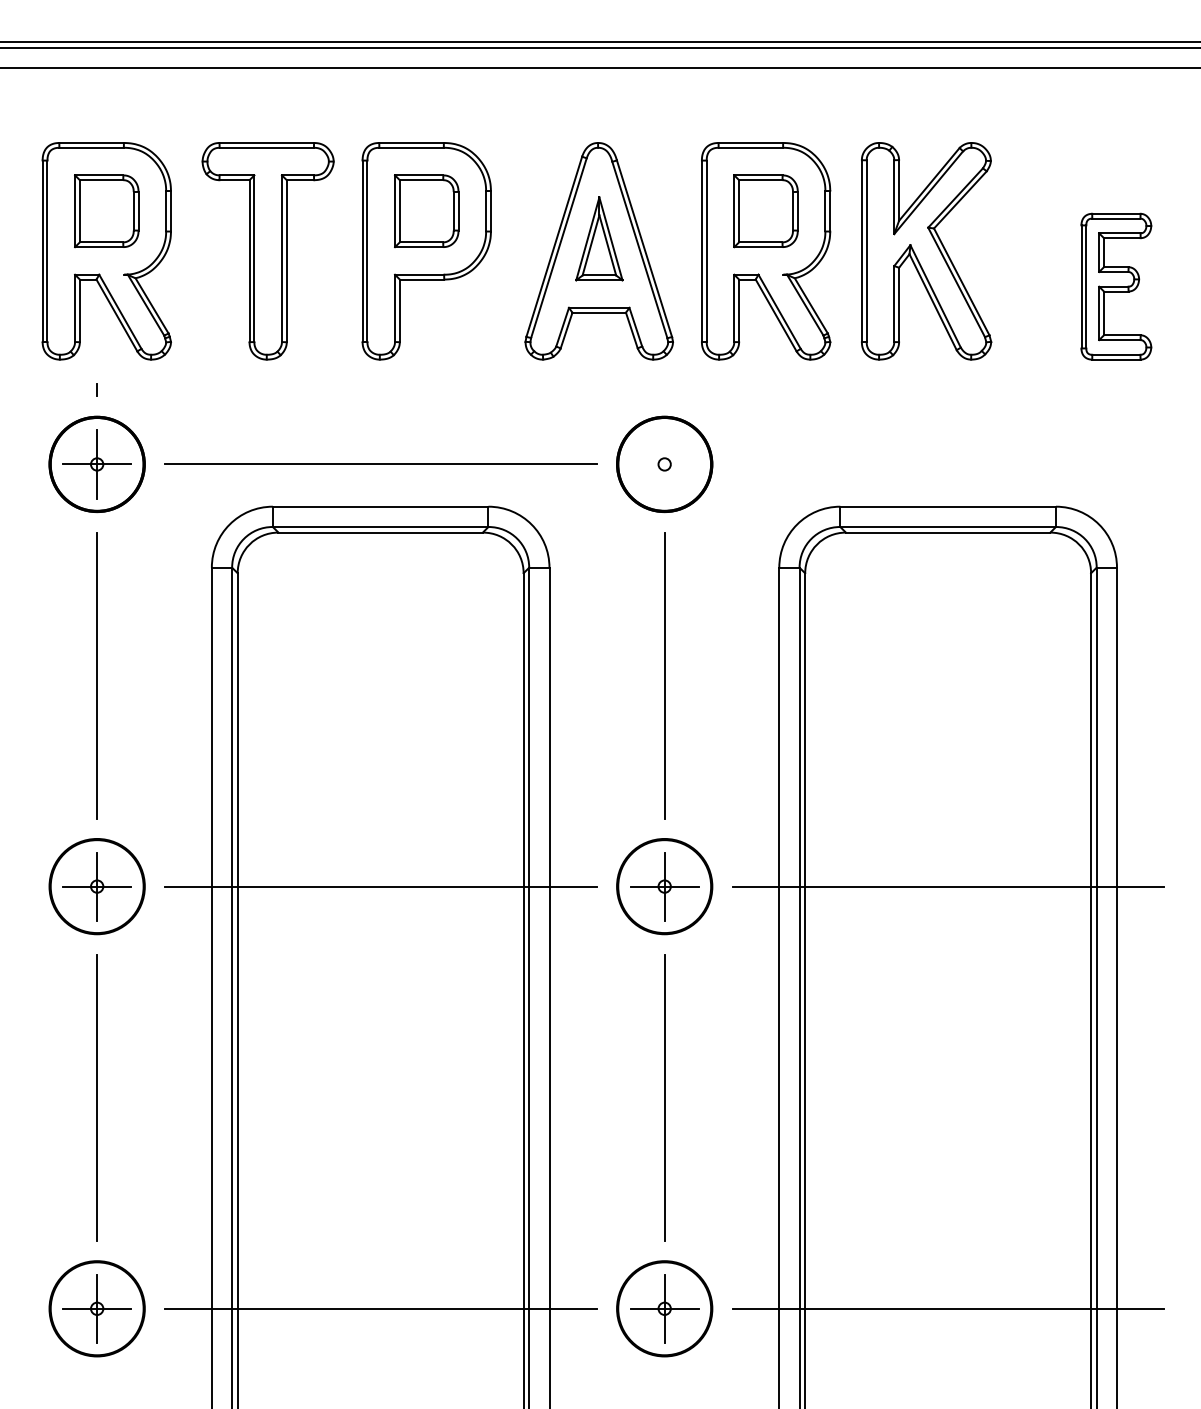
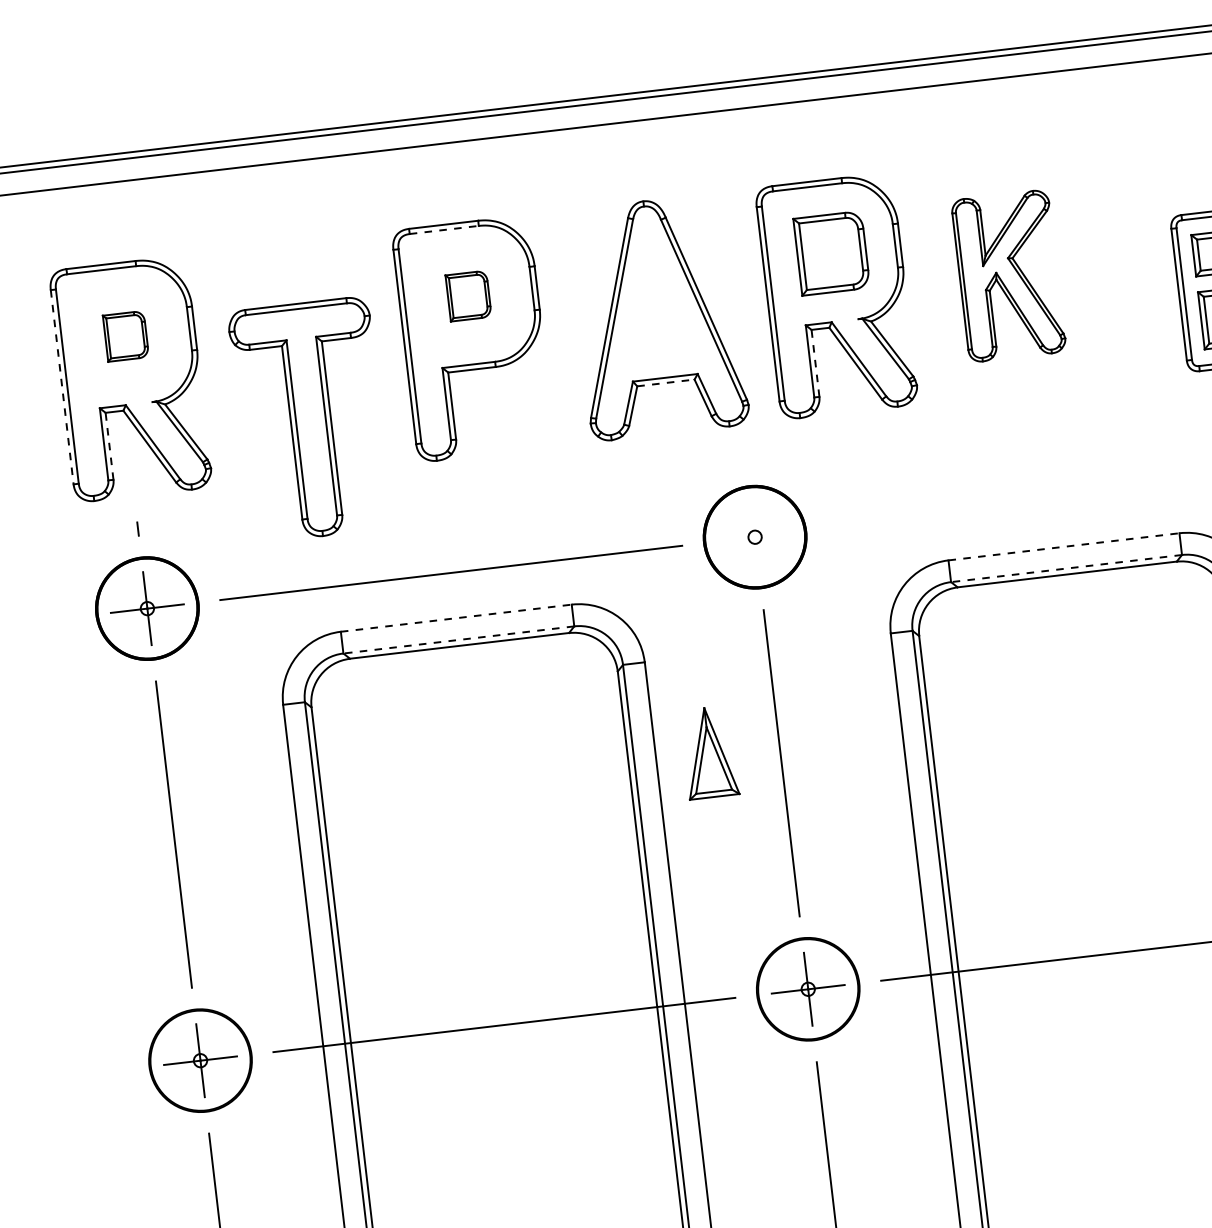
line: (412, 147) -> (445, 229), solid -> dashed
part: (106, 211) -> (125, 336), size x0.6
part: (426, 211) -> (468, 296), size x0.6
part: (599, 238) -> (709, 752), moved
line: (42, 251) -> (62, 387), solid -> dashed
part: (267, 251) -> (310, 420), moved
part: (926, 251) -> (1008, 276), size x0.7
line: (79, 310) -> (109, 445), solid -> dashed
line: (739, 310) -> (815, 362), solid -> dashed
line: (599, 312) -> (666, 382), solid -> dashed
line: (380, 506) -> (456, 618), solid -> dashed
line: (948, 506) -> (1064, 546), solid -> dashed
line: (380, 527) -> (458, 640), solid -> dashed
line: (948, 527) -> (1066, 569), solid -> dashed

